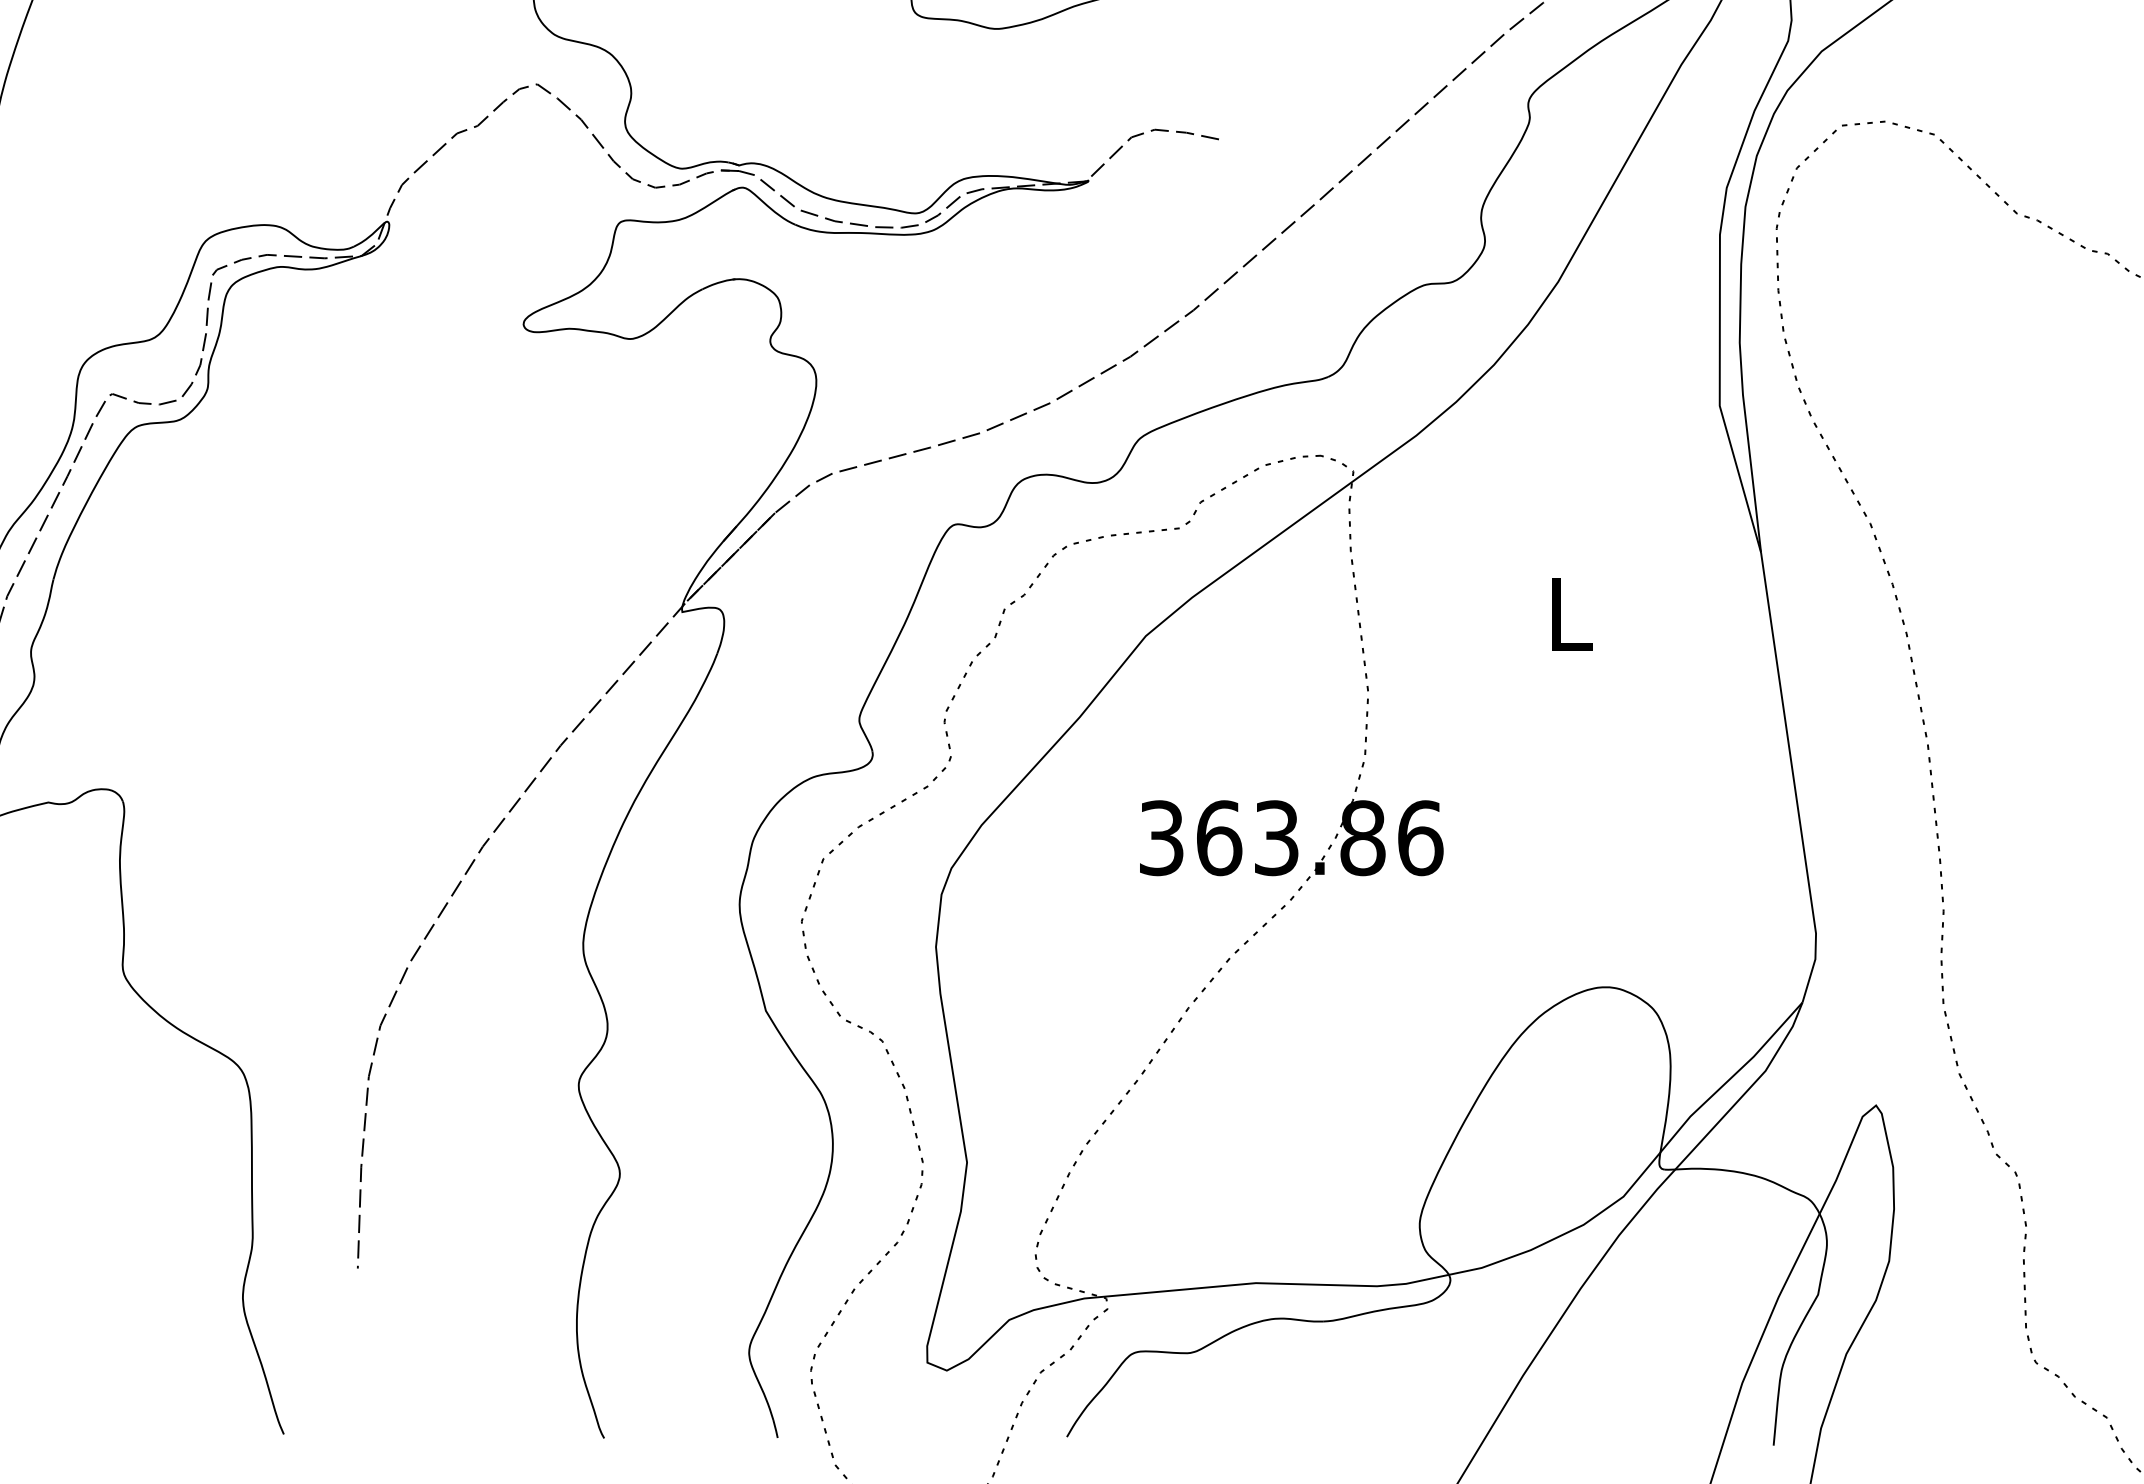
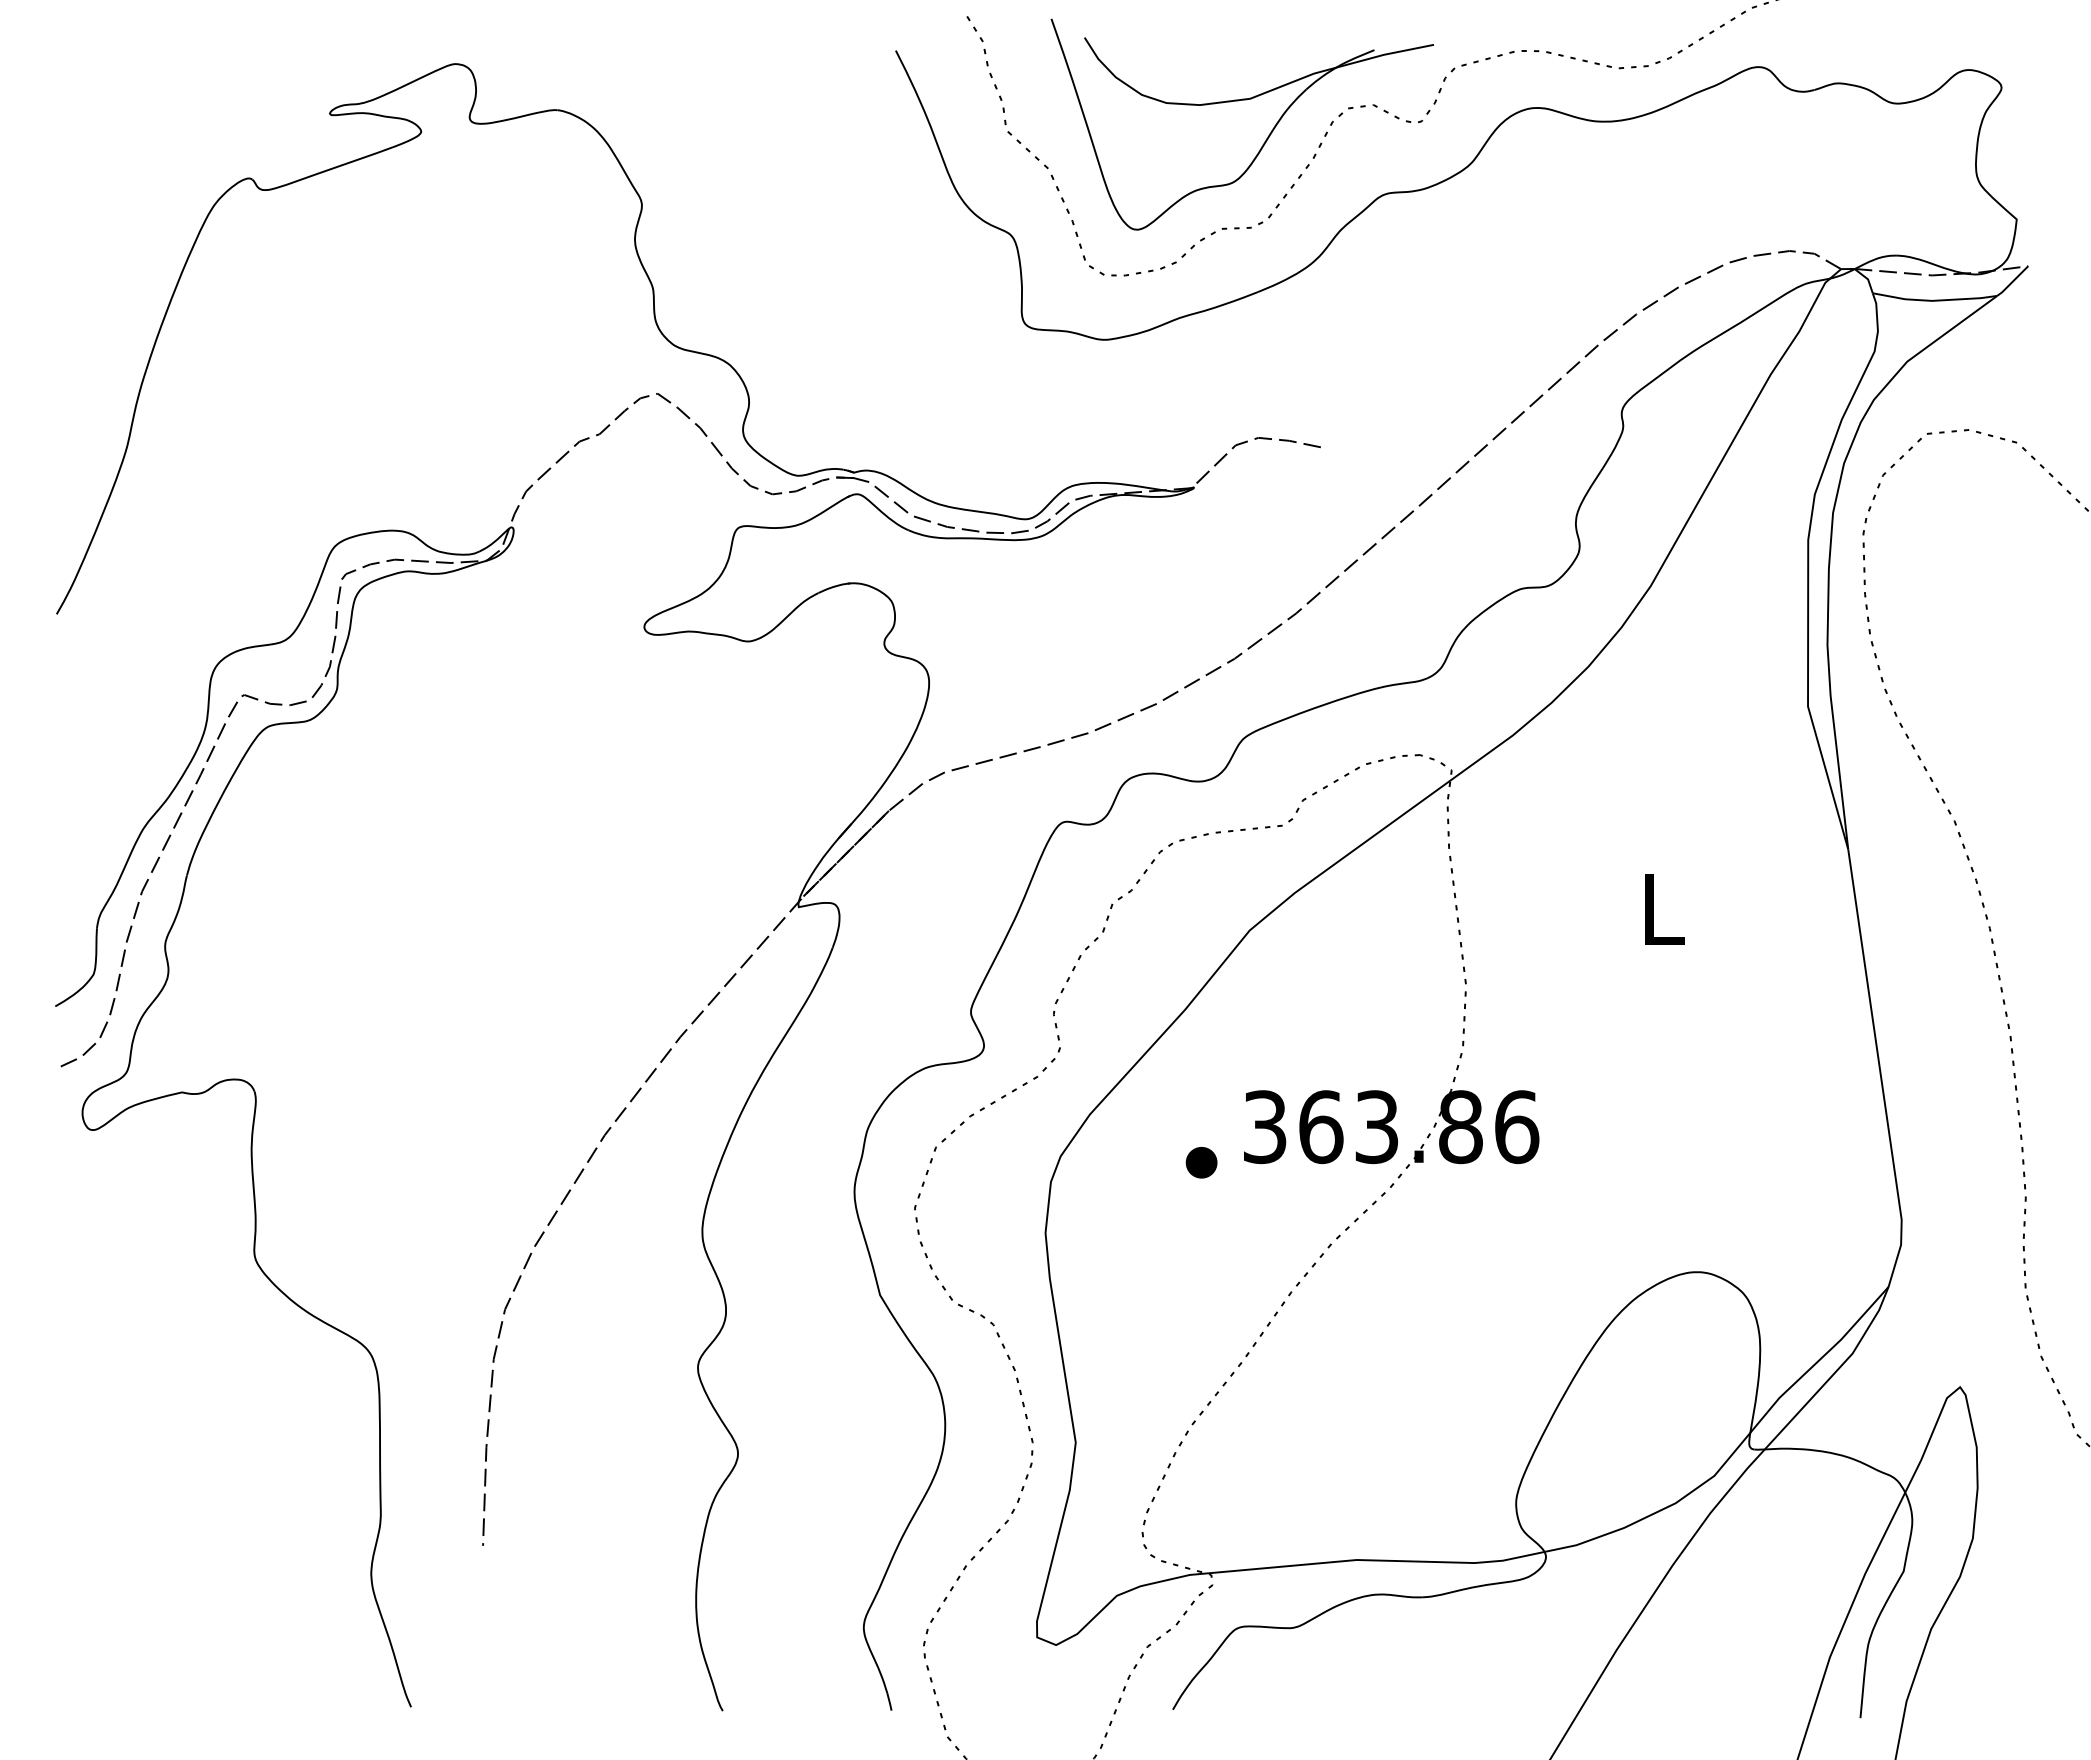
part: (1096, 874) -> (1201, 1162), added

